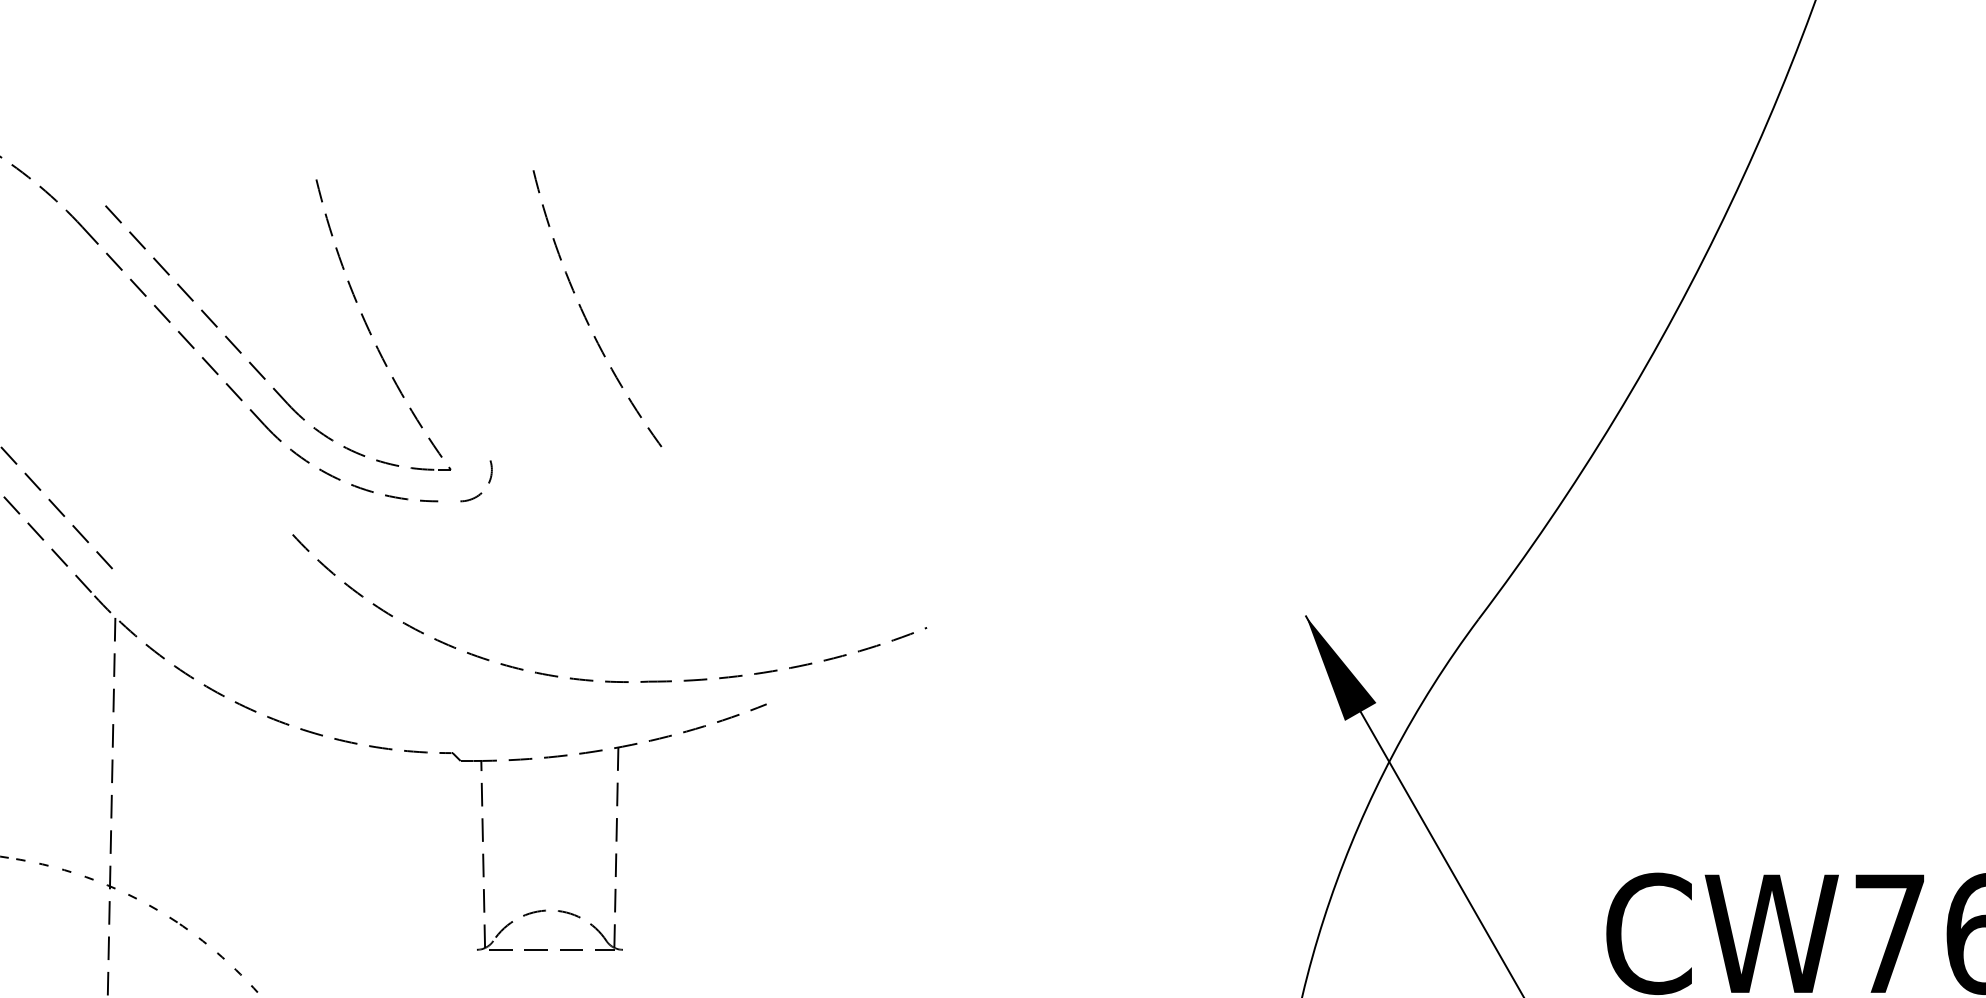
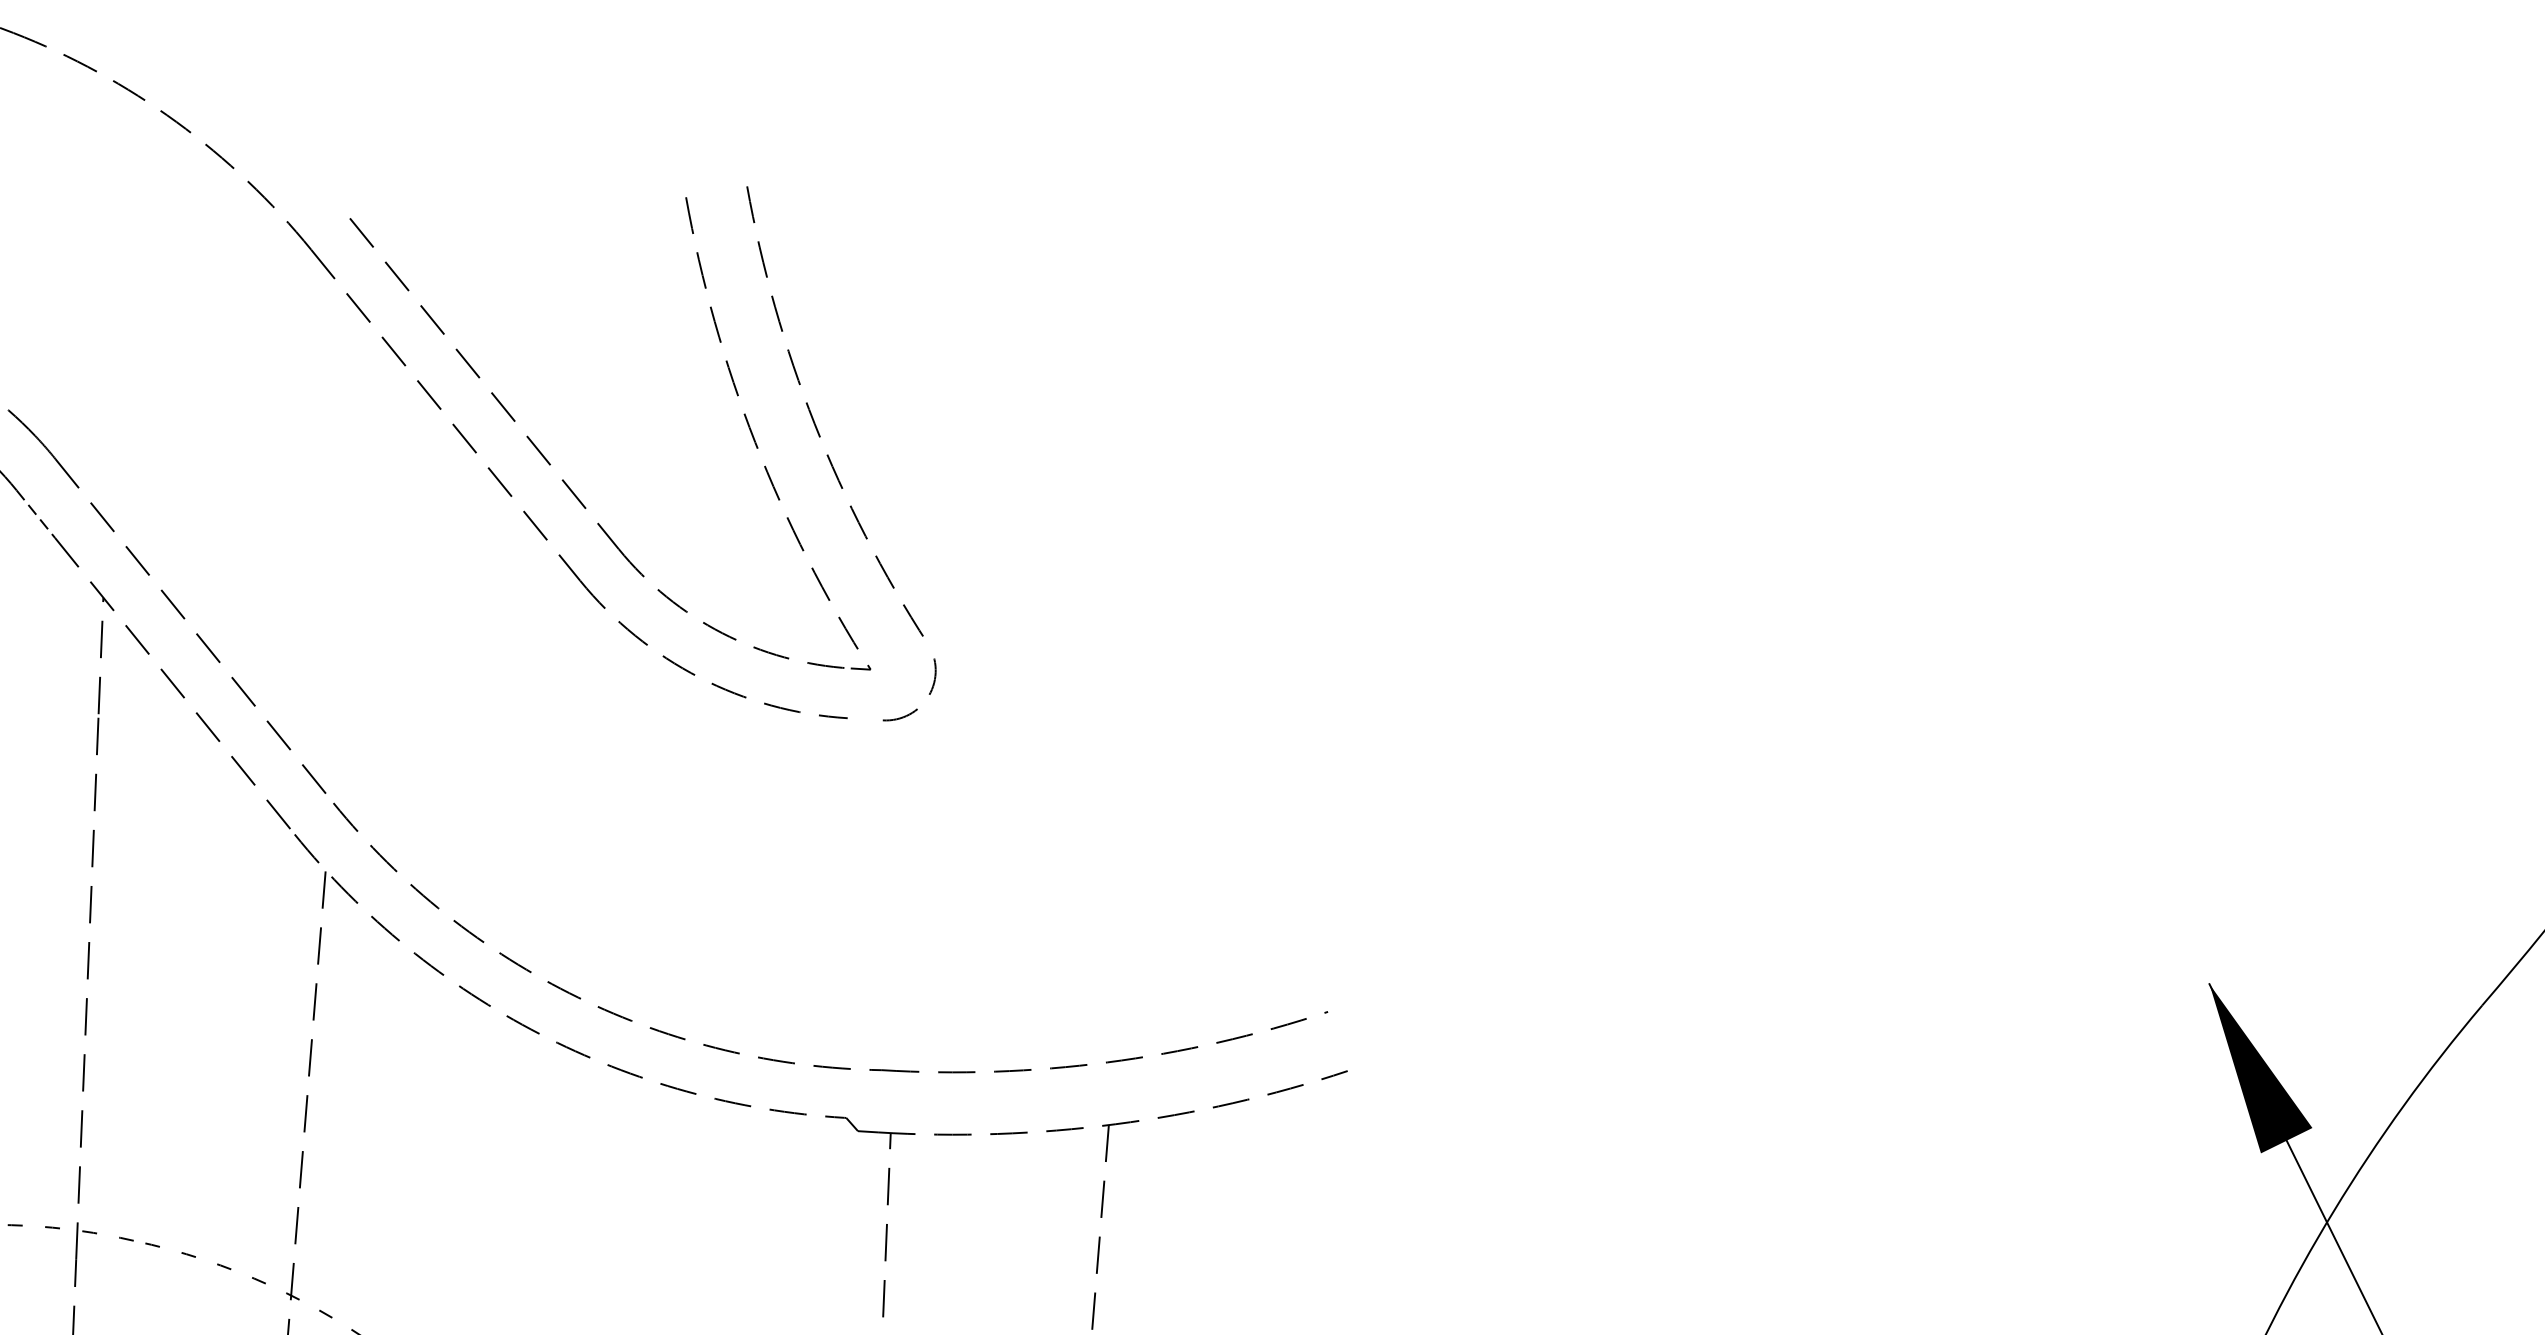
arc: (585, 315) -> (815, 421), moved
part: (609, 680) -> (820, 1064), moved

